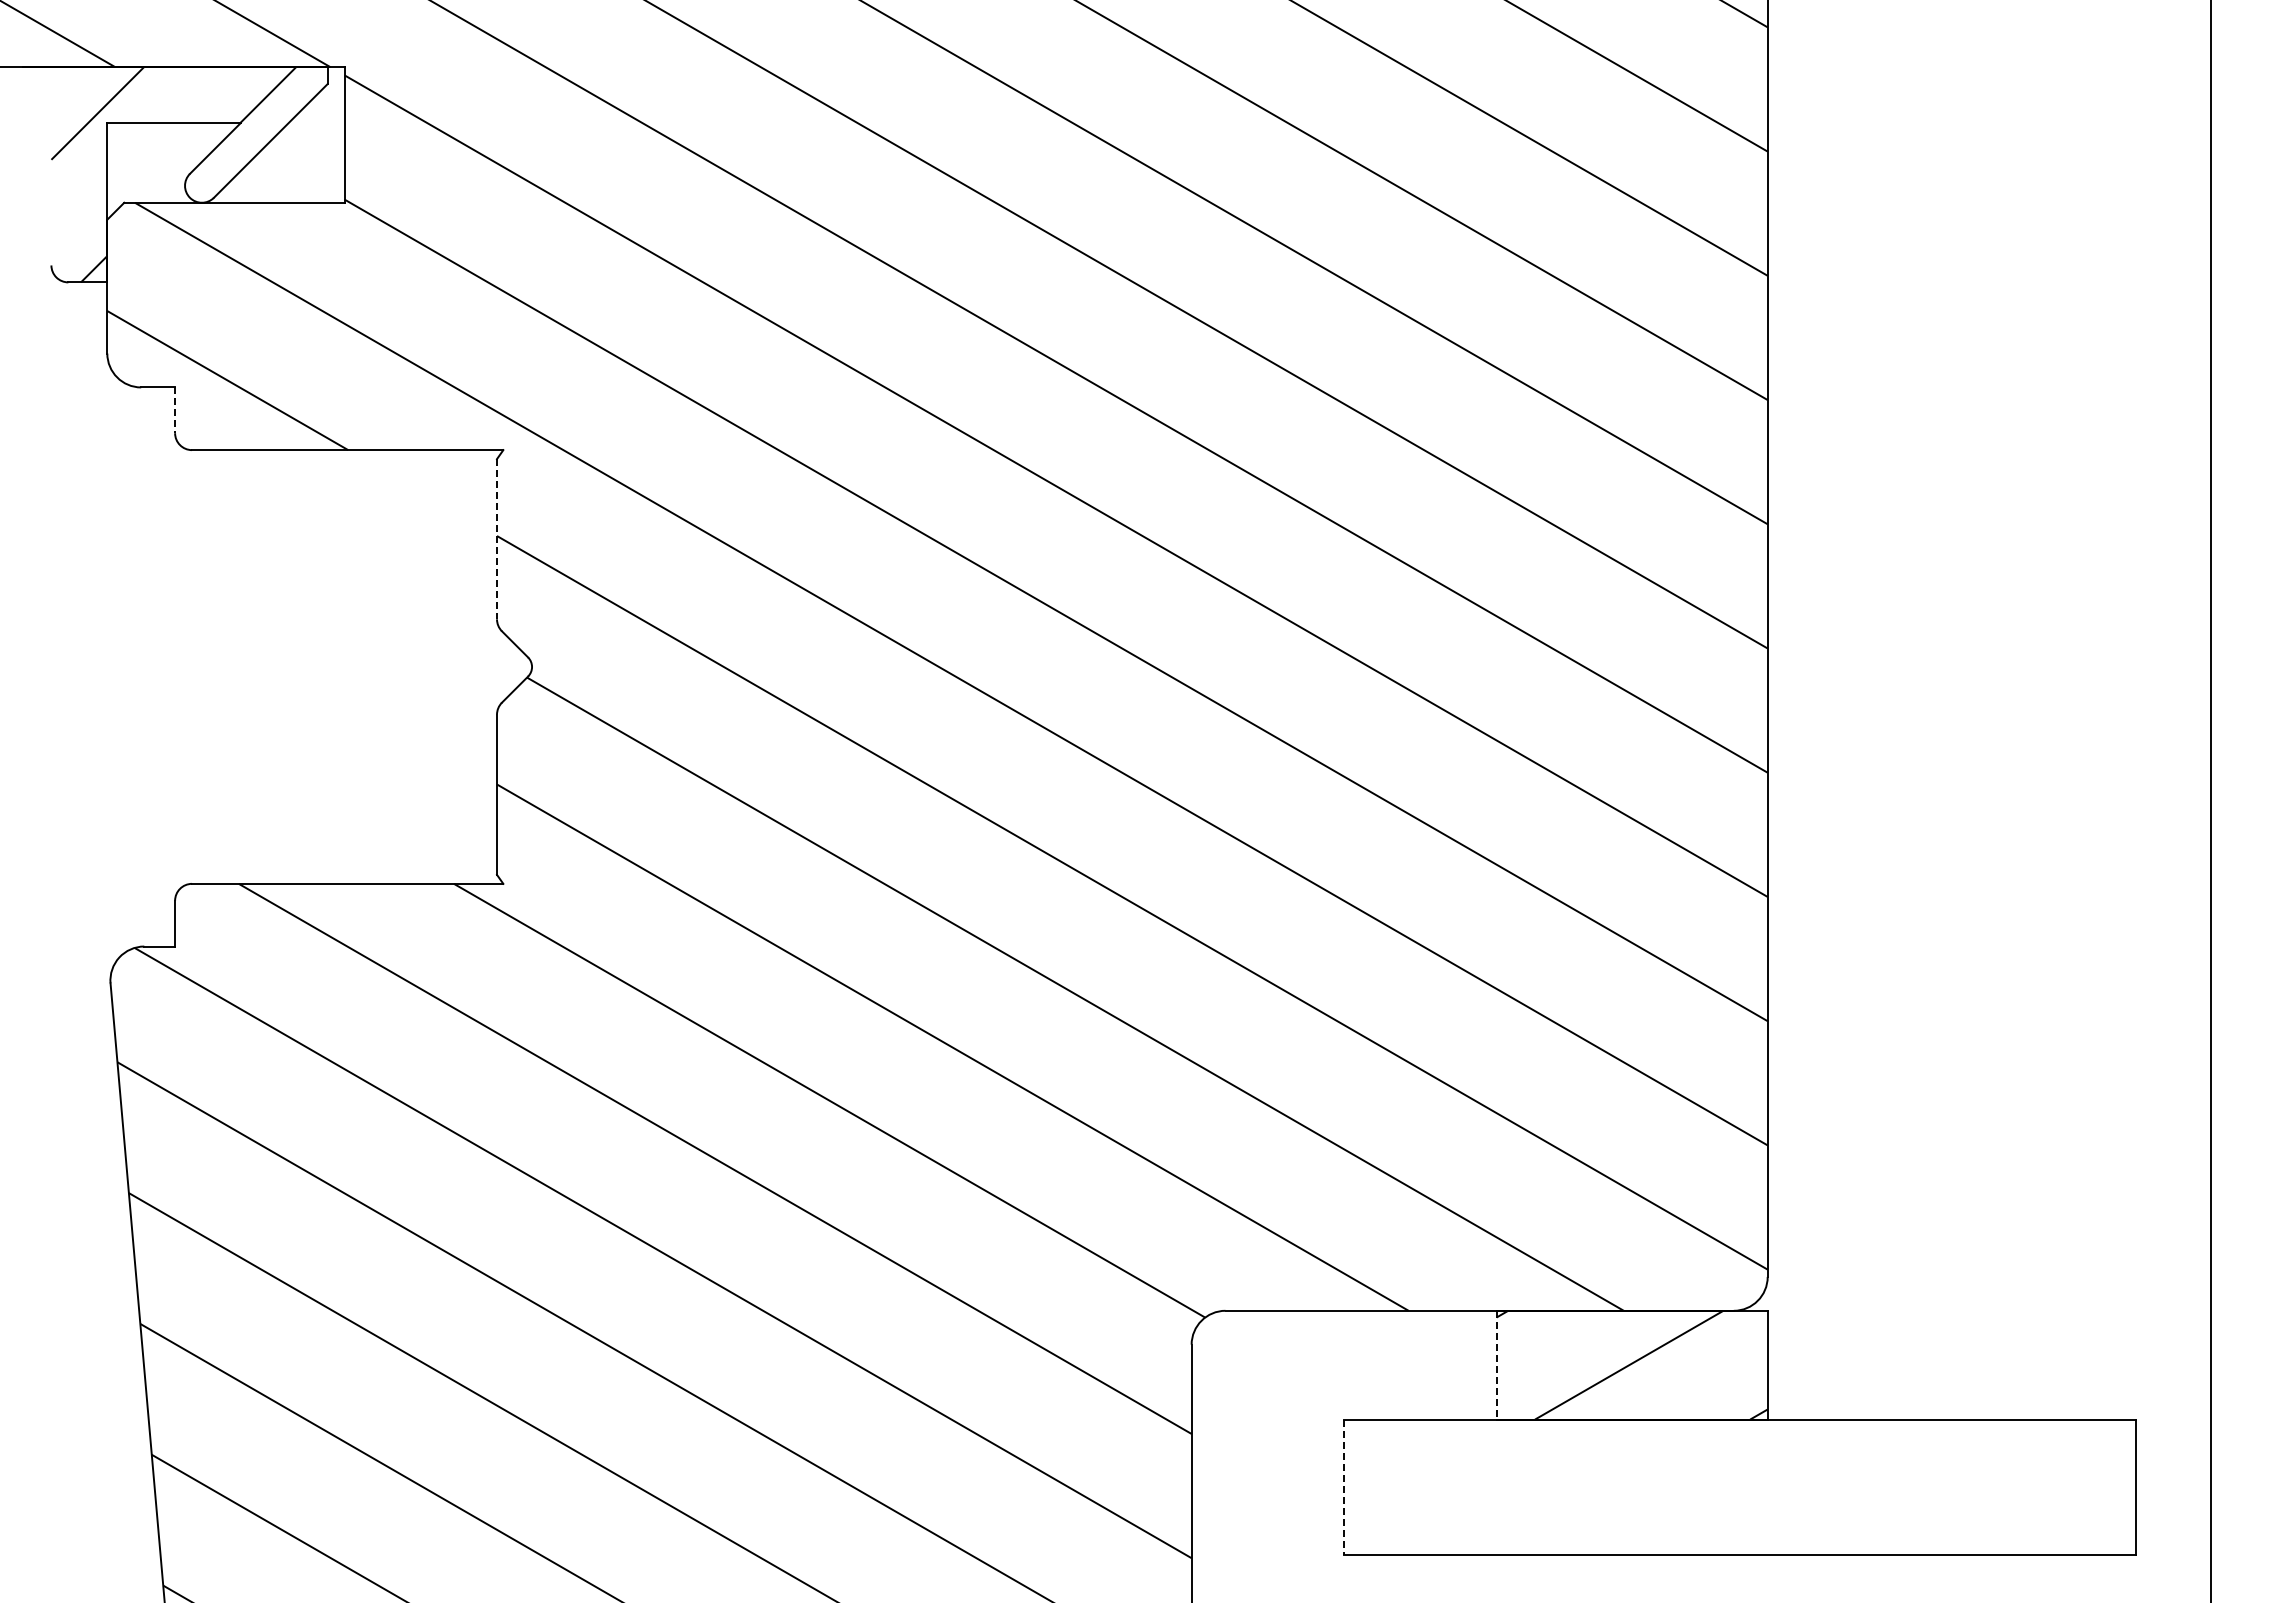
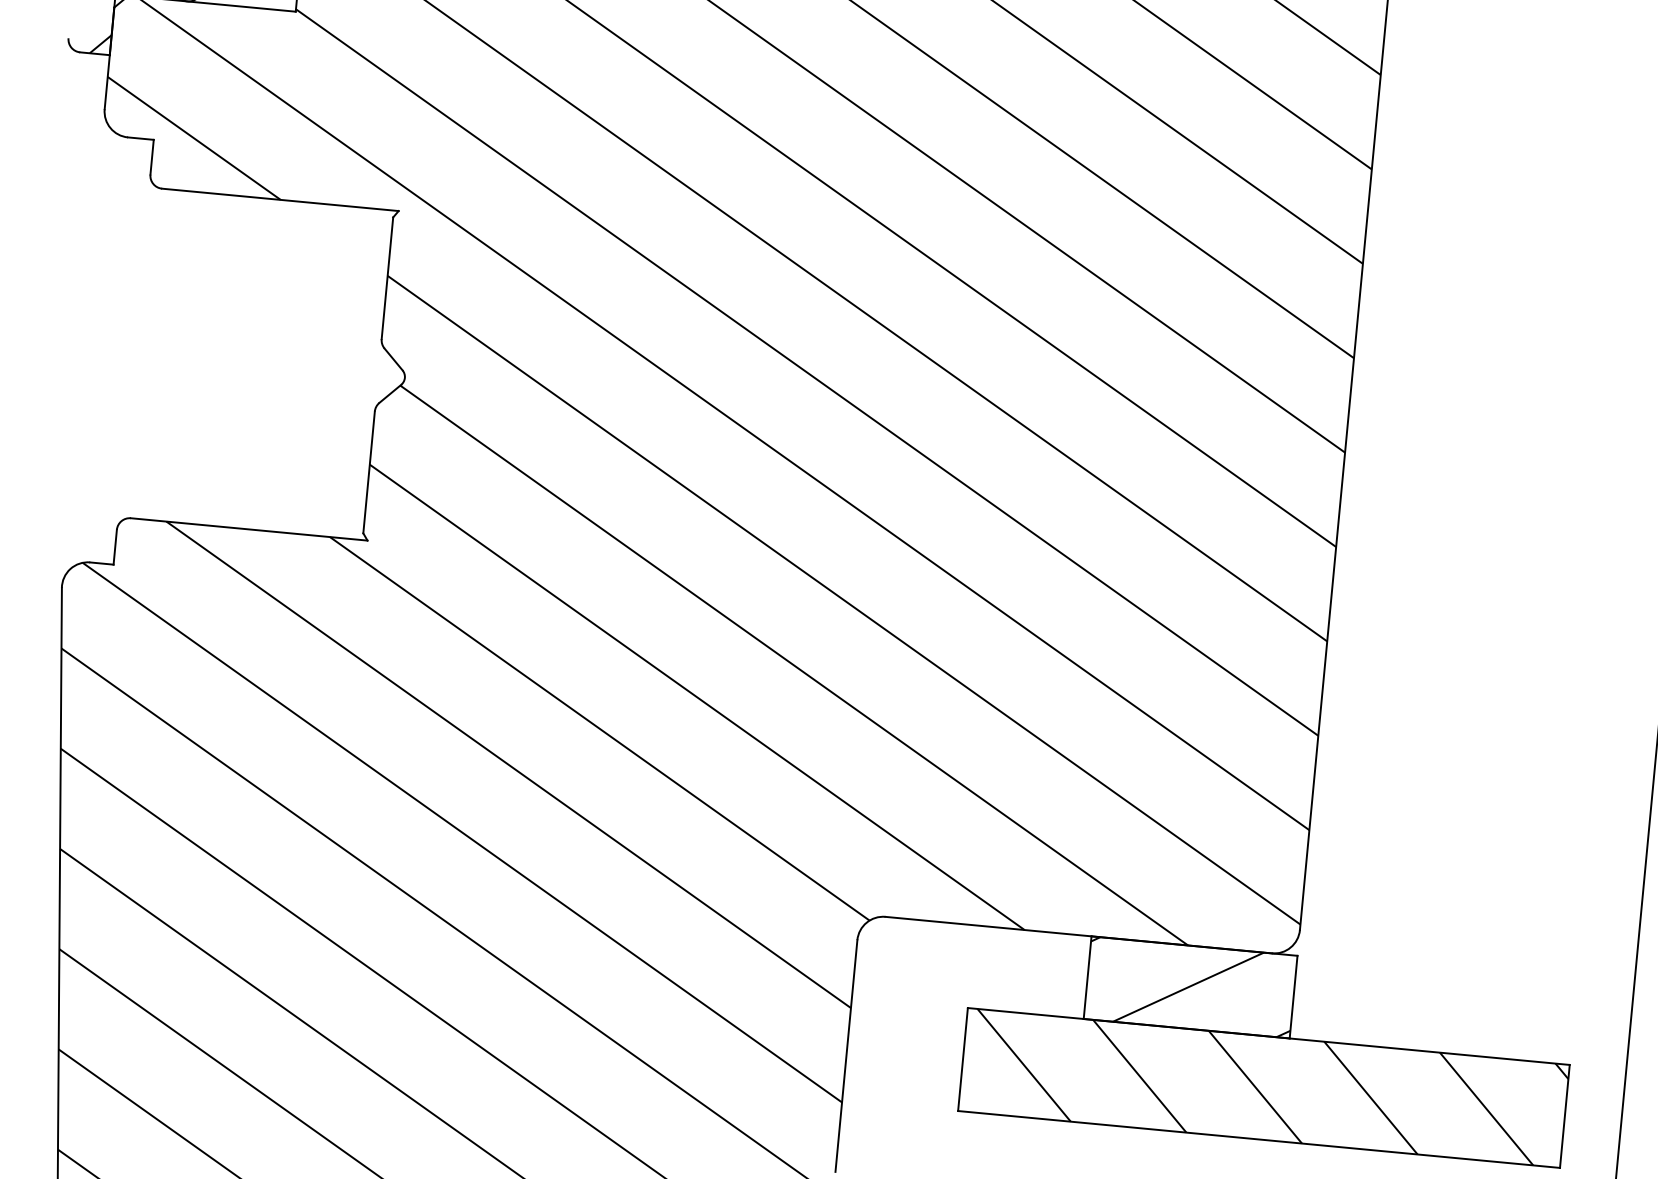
line: (175, 410) -> (152, 157), dashed -> solid
line: (497, 539) -> (387, 278), dashed -> solid
line: (1496, 1365) -> (1087, 977), dashed -> solid
line: (1344, 1487) -> (963, 1059), dashed -> solid
hatch: (1746, 1487) -> (1268, 1088), added

